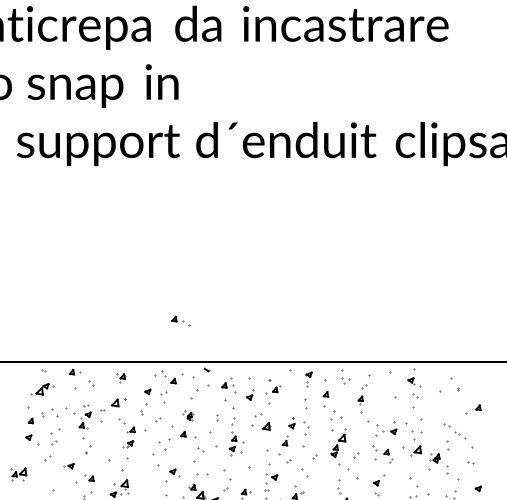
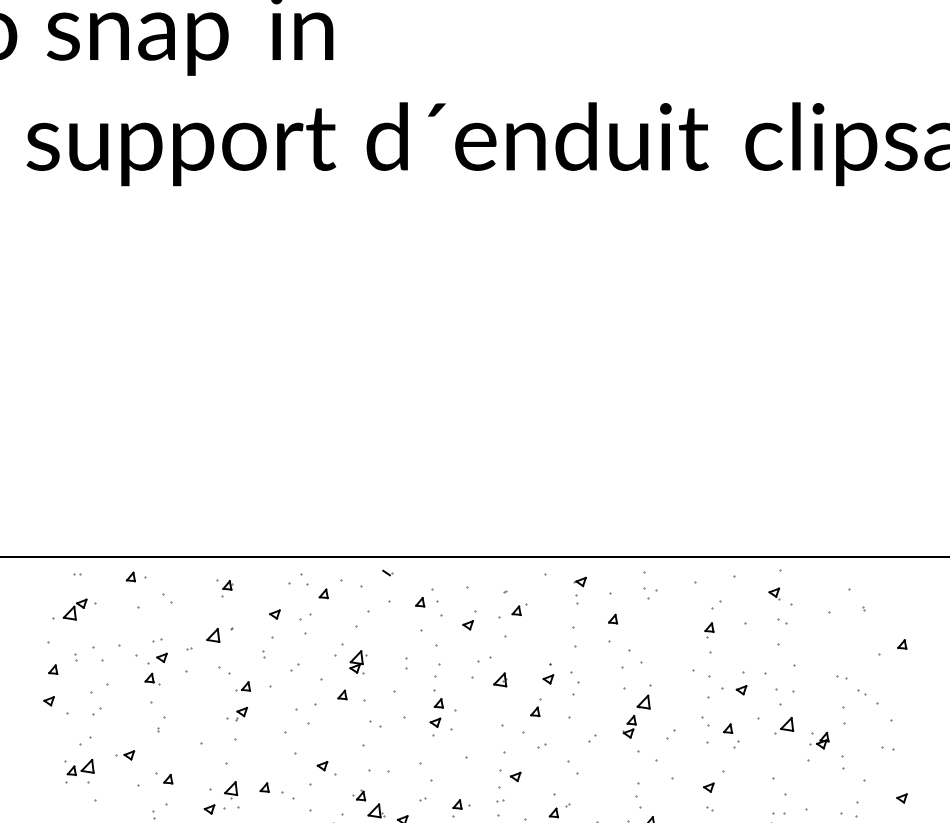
part: (180, 320) -> (276, 790), moved
part: (362, 398) -> (712, 626), moved
part: (187, 415) -> (350, 659), size x1.67
part: (18, 474) -> (78, 771), moved

